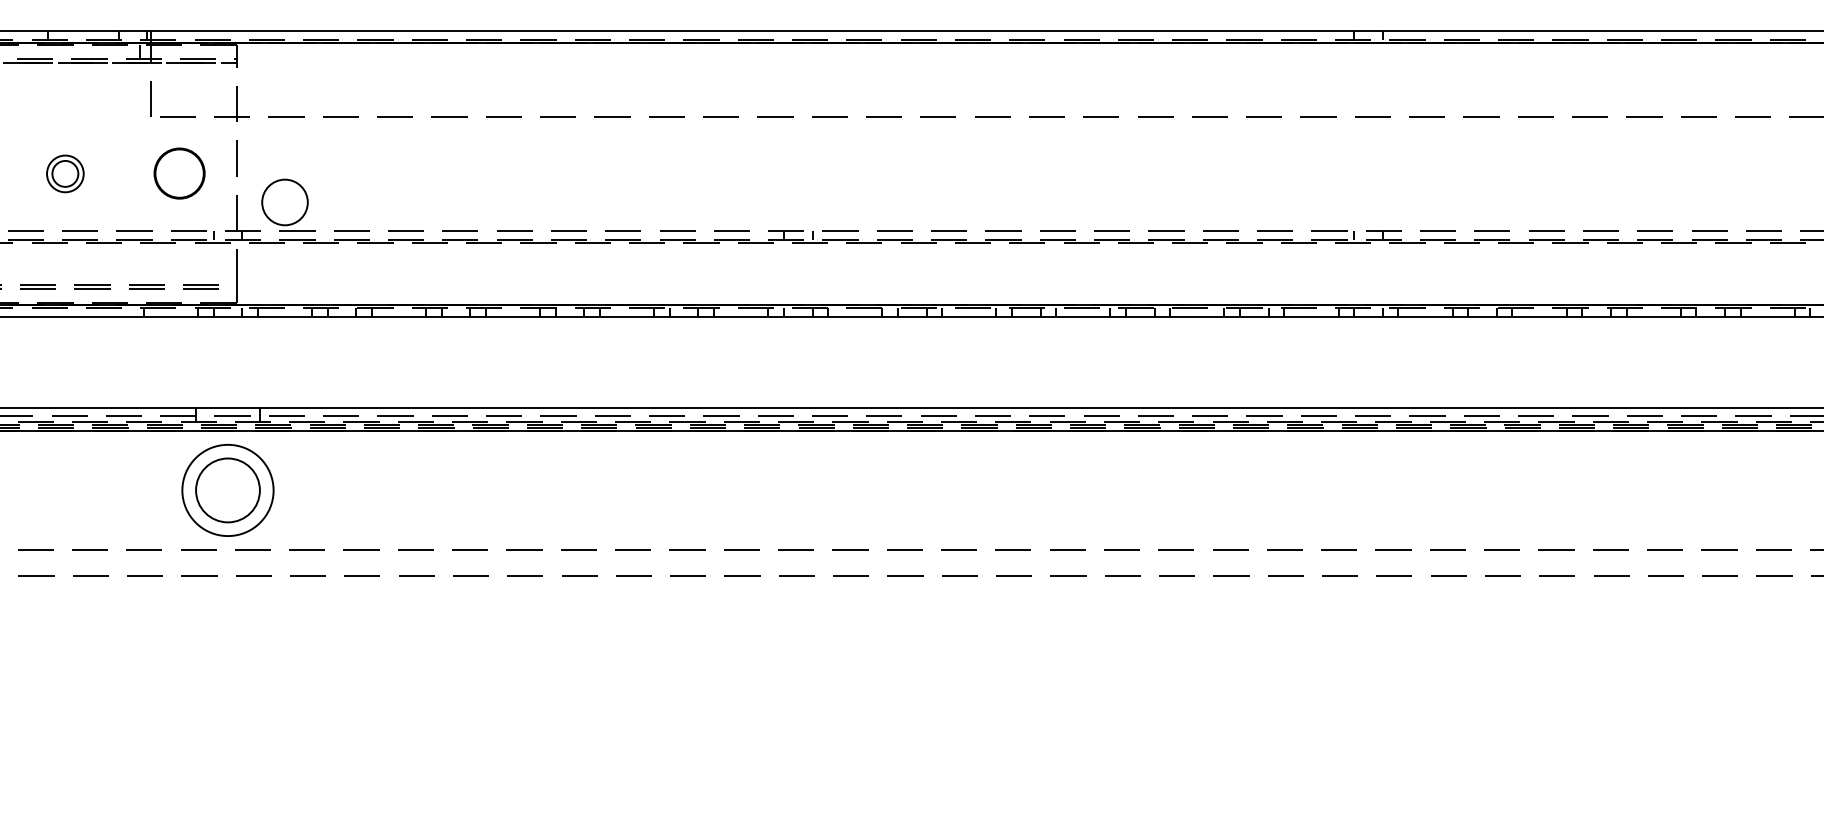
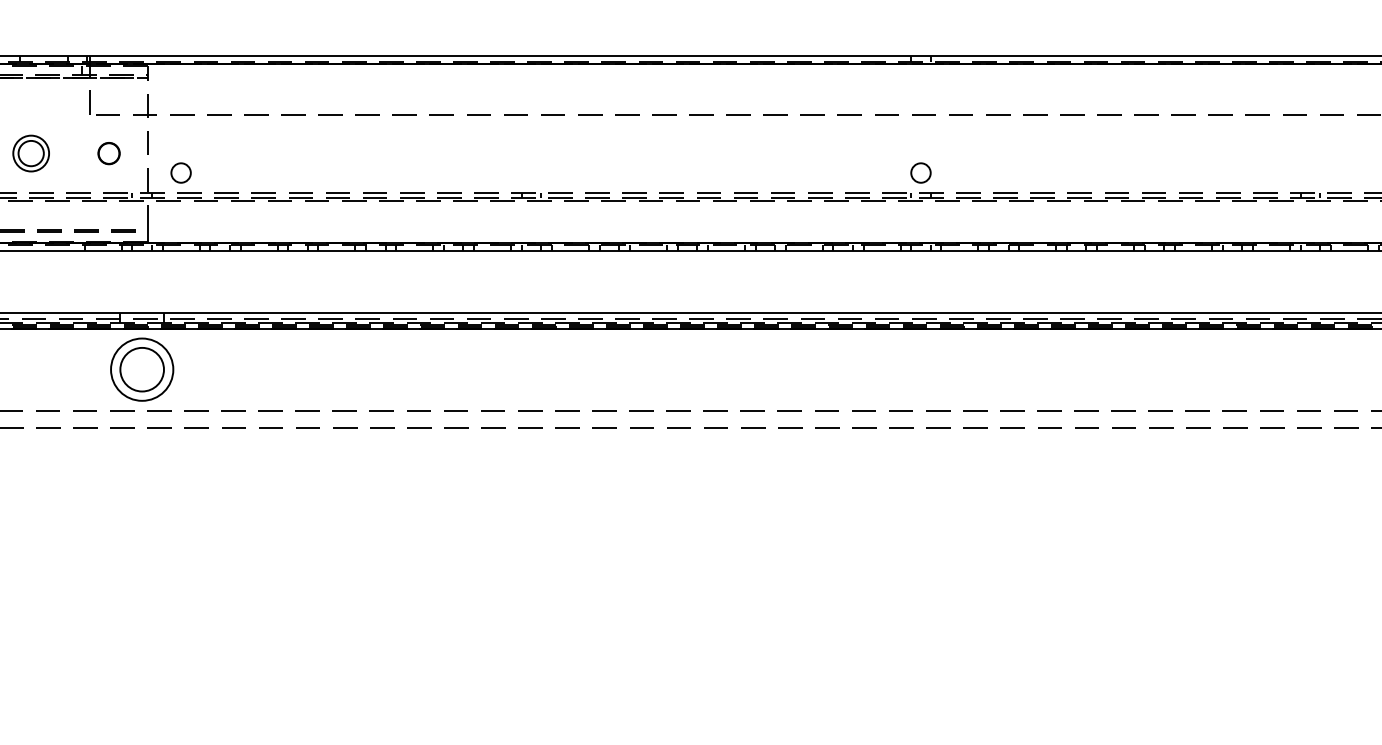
part: (64, 173) -> (30, 153), size x1.43
circle: (178, 173) -> (108, 153), size x0.62
circle: (284, 201) -> (180, 172), size x0.62
circle: (1367, 201) -> (920, 172), added

